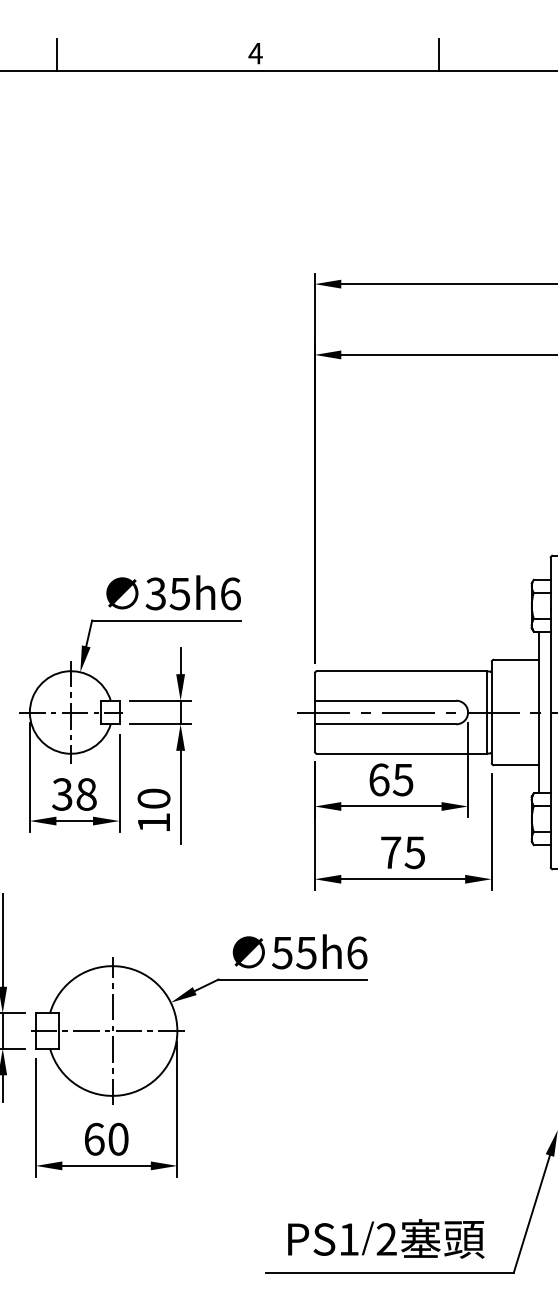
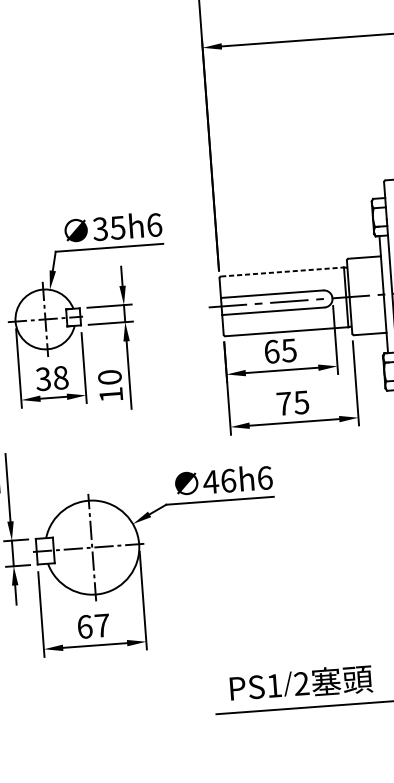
line: (402, 671) -> (282, 272), solid -> dashed
text: (293, 952) -> (219, 481), 55h6 -> 46h6
text: (118, 1138) -> (102, 625), 60 -> 67

